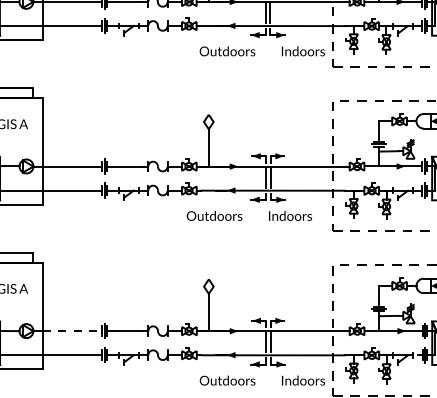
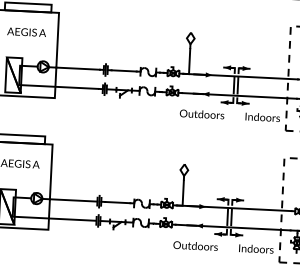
text: (248, 215) -> (229, 115), moved
line: (72, 331) -> (73, 200), dashed -> solid

